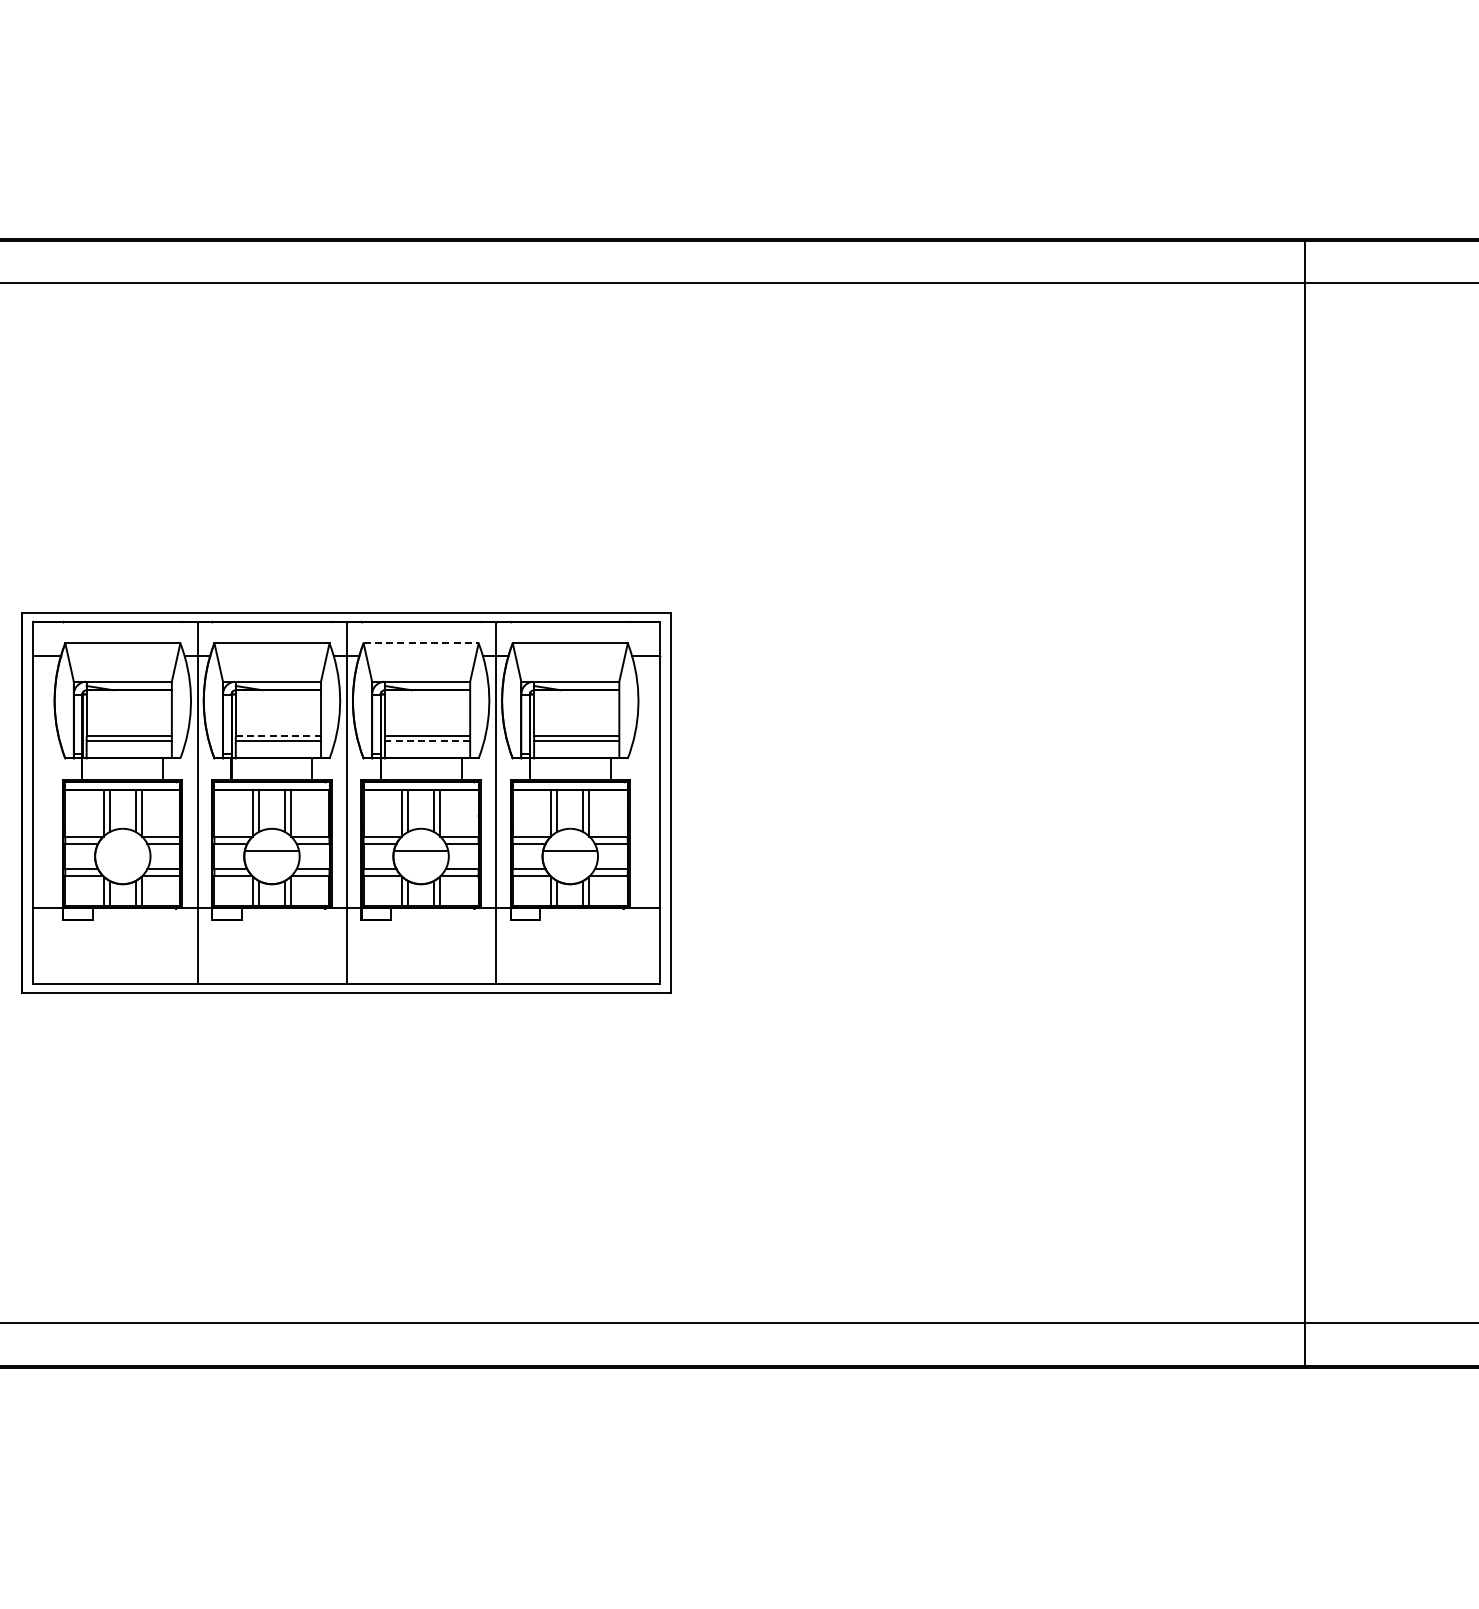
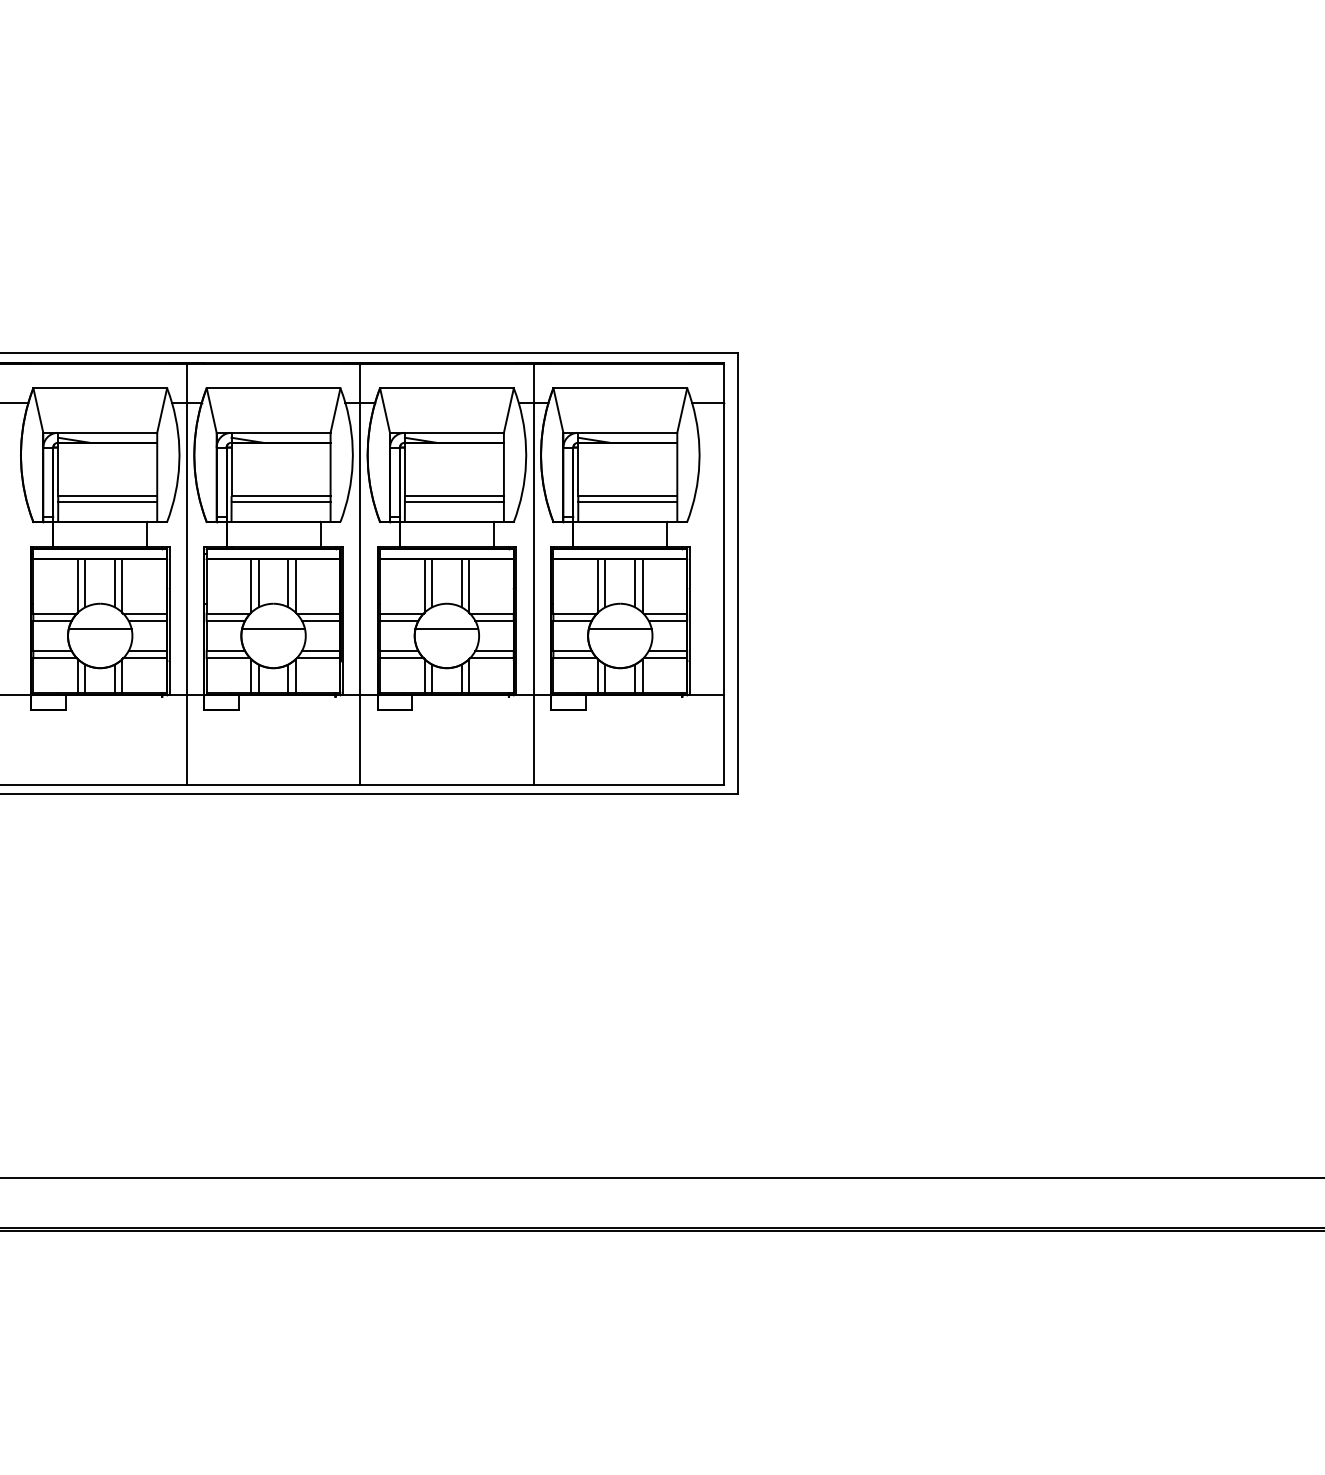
line: (421, 643) -> (447, 388), dashed -> solid
line: (278, 736) -> (281, 496), dashed -> solid
line: (427, 740) -> (454, 501), dashed -> solid
line: (122, 850) -> (99, 628), added

